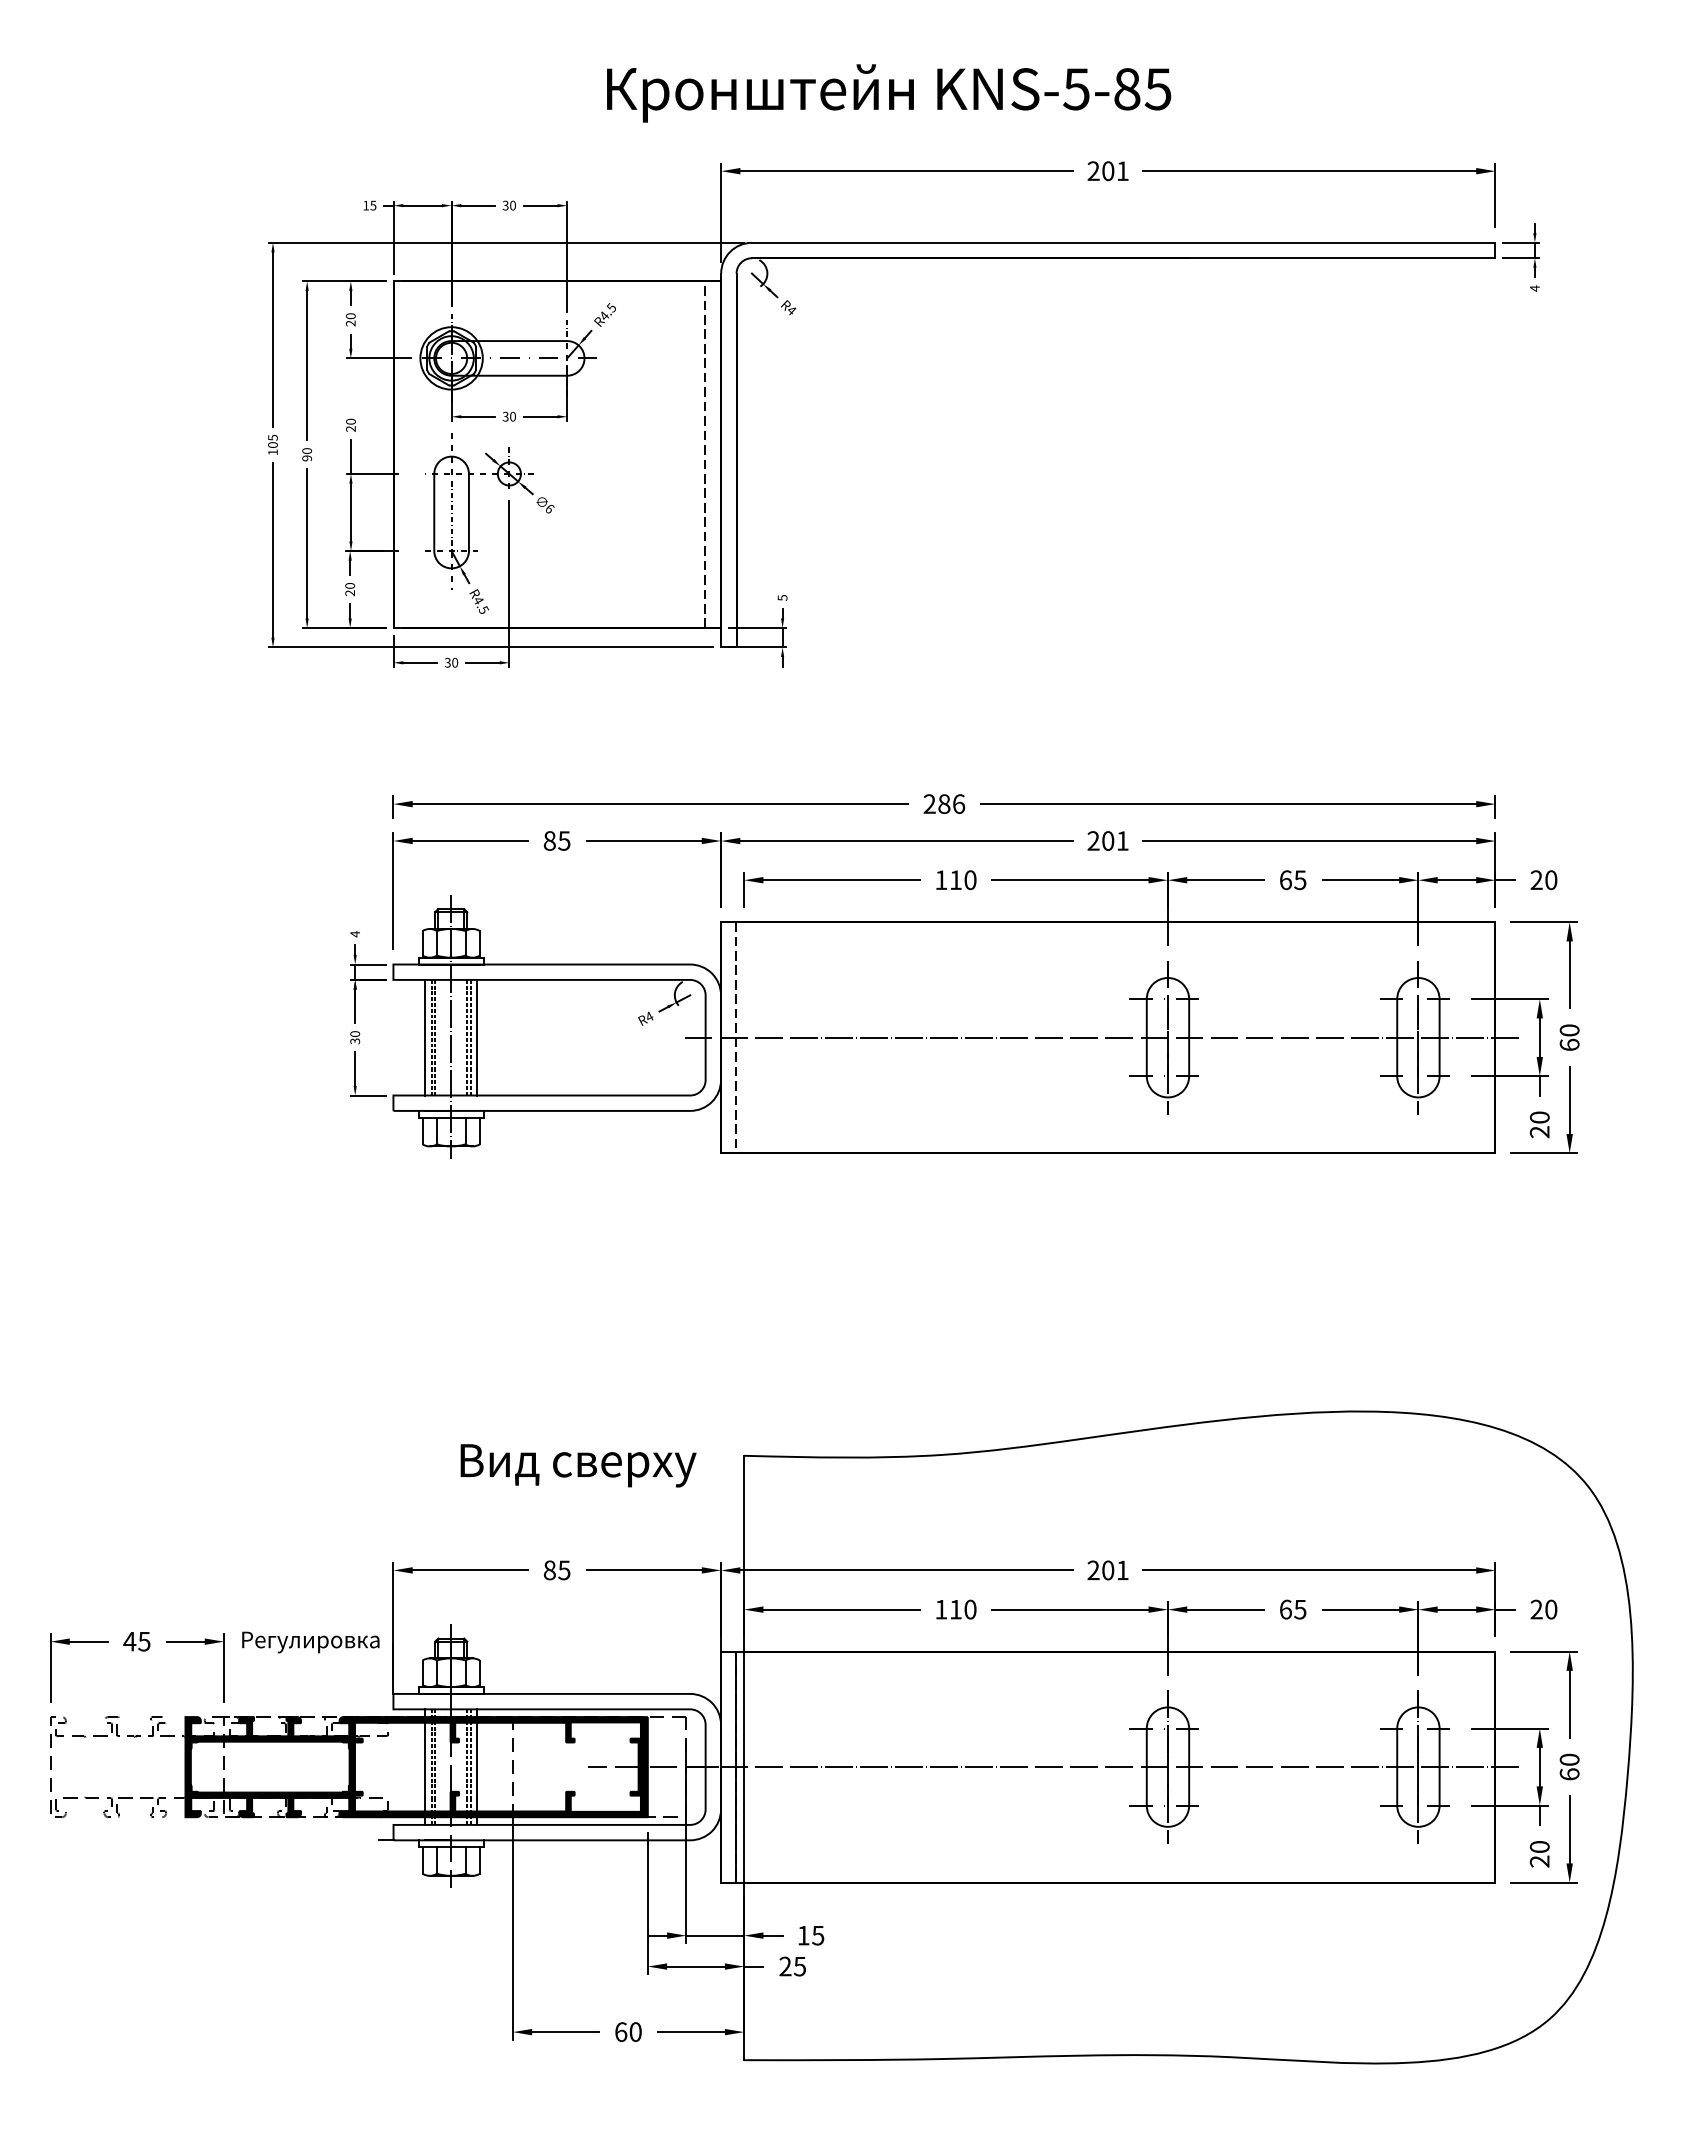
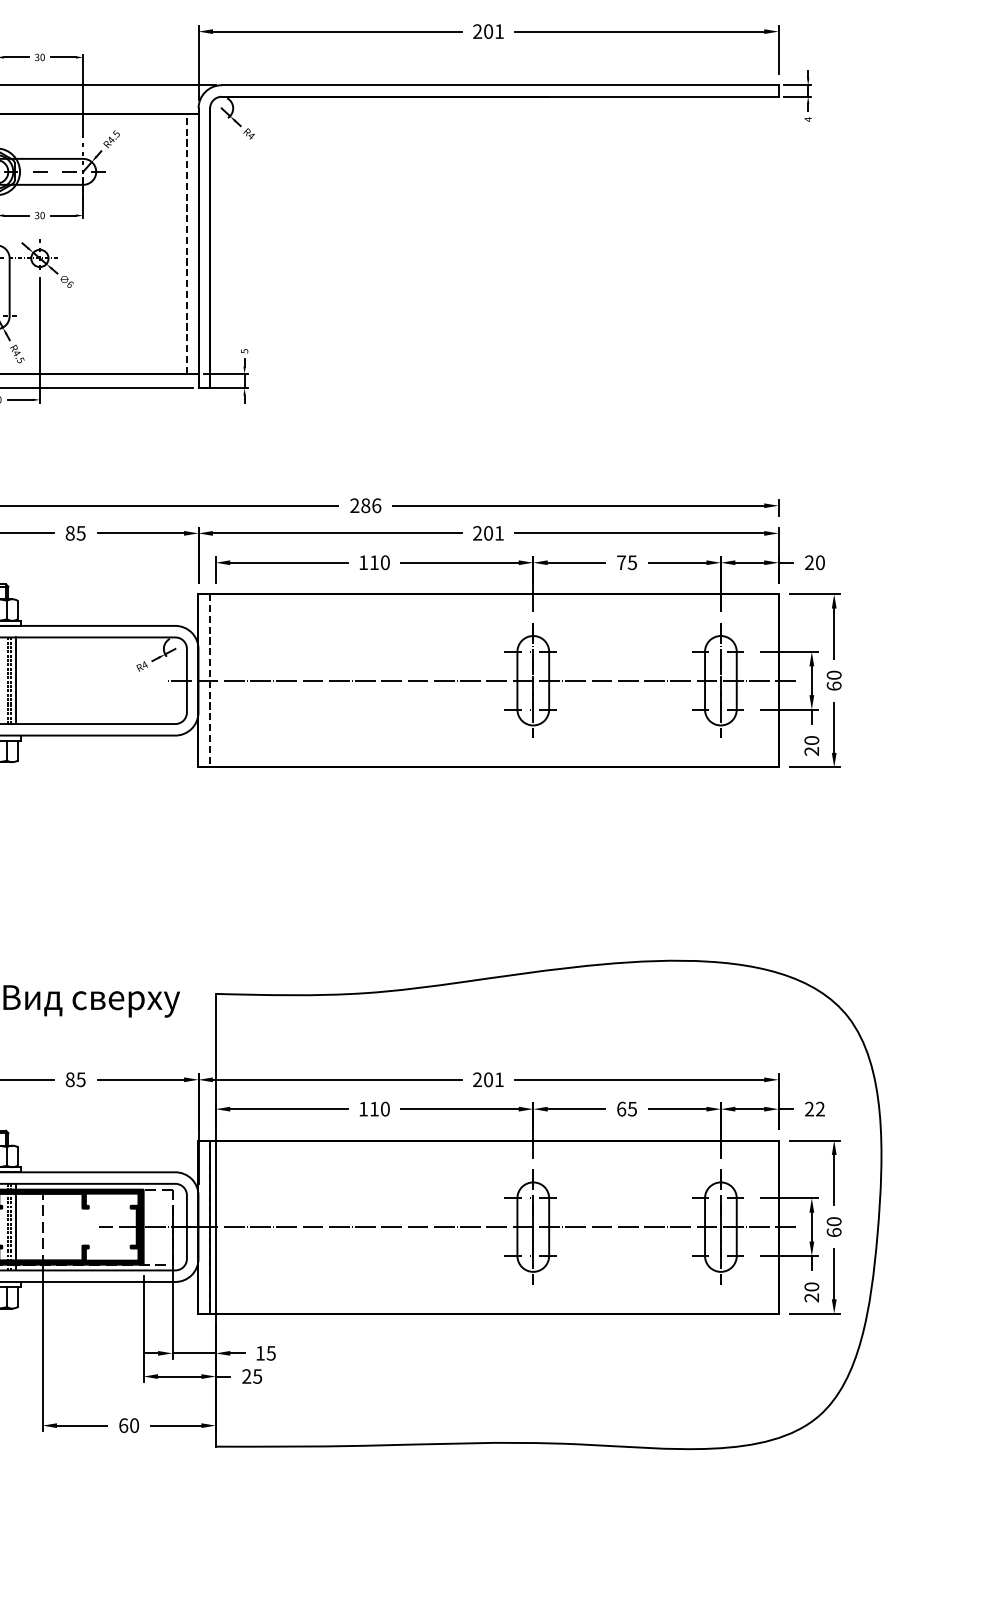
text: (1285, 880) -> (621, 562), 65 -> 75
text: (1551, 1609) -> (820, 1109), 20 -> 22

